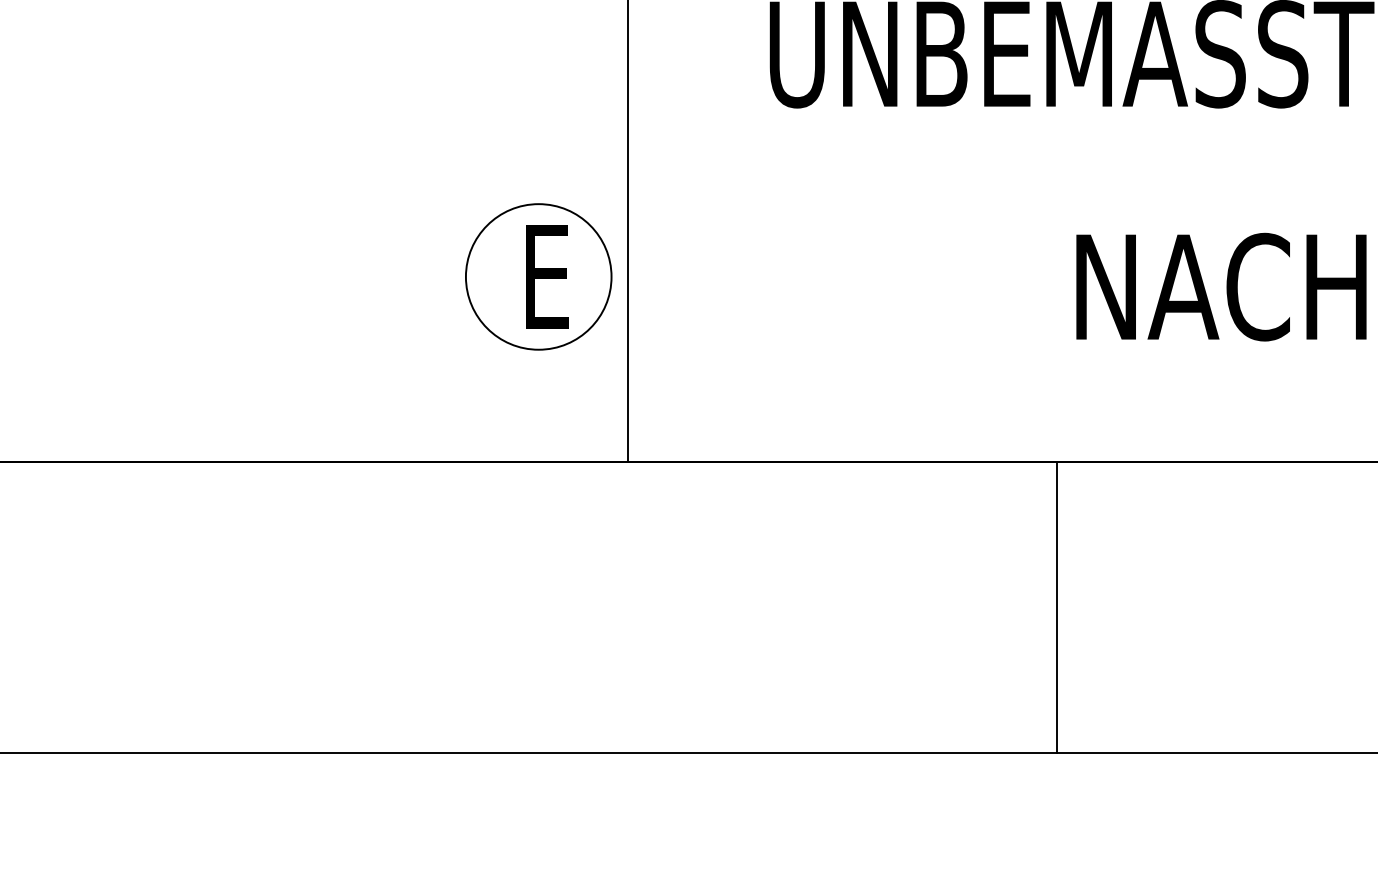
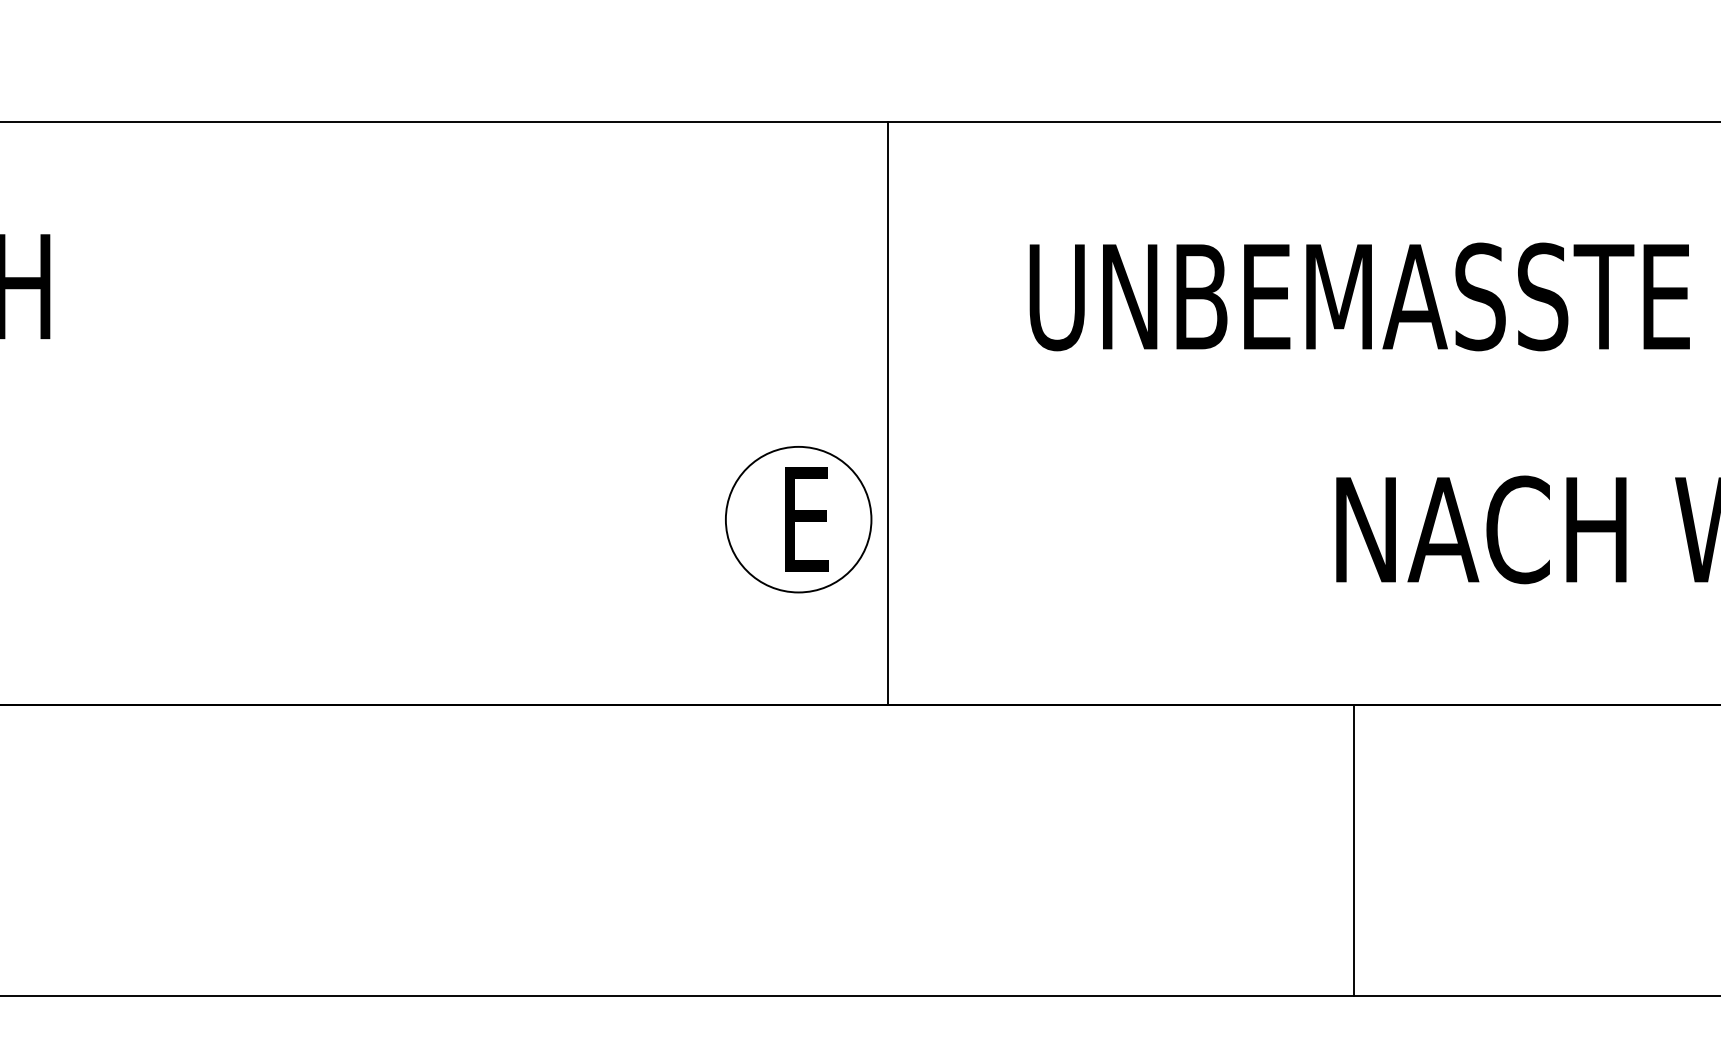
line: (1057, 606) -> (1354, 849), moved

